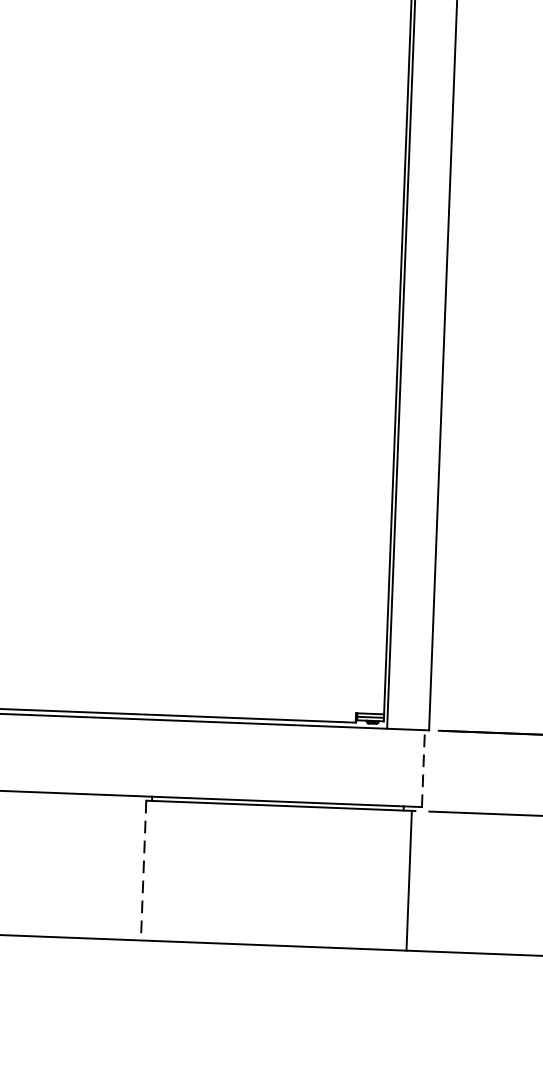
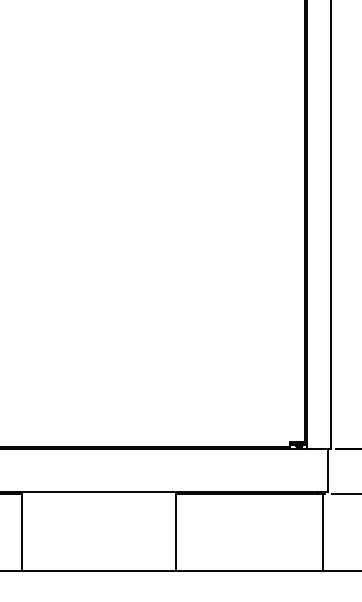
line: (423, 768) -> (328, 470), dashed -> solid
line: (143, 870) -> (176, 532), dashed -> solid

